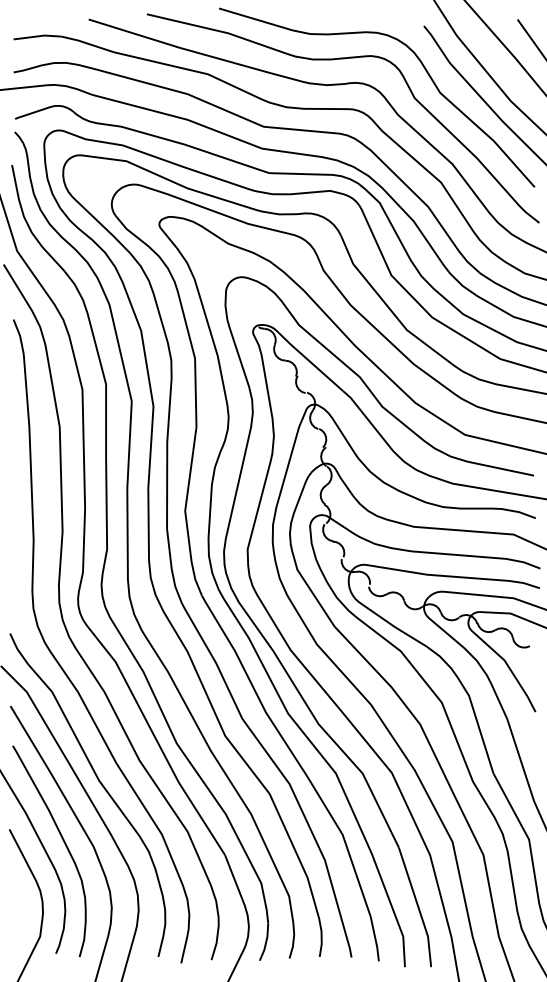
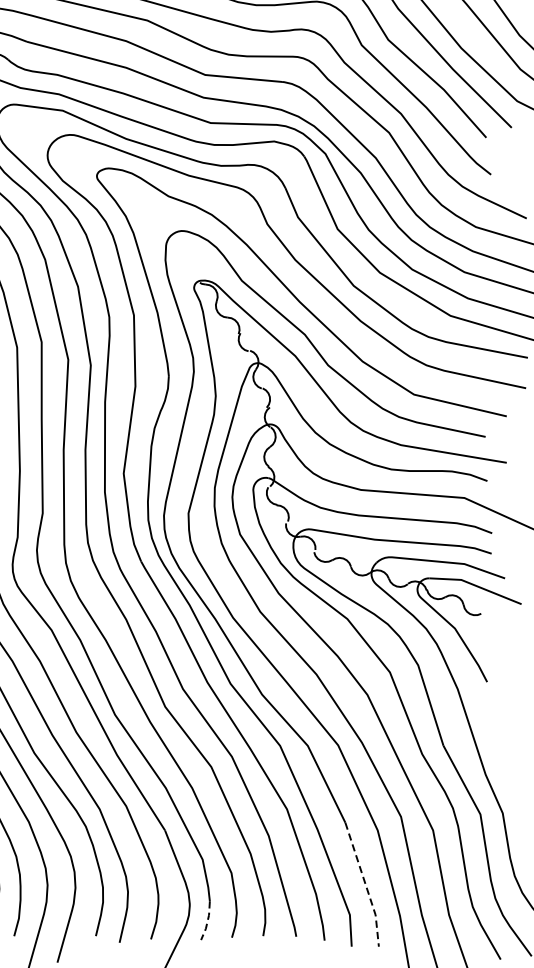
line: (418, 907) -> (365, 884), solid -> dashed
line: (266, 942) -> (208, 921), solid -> dashed

